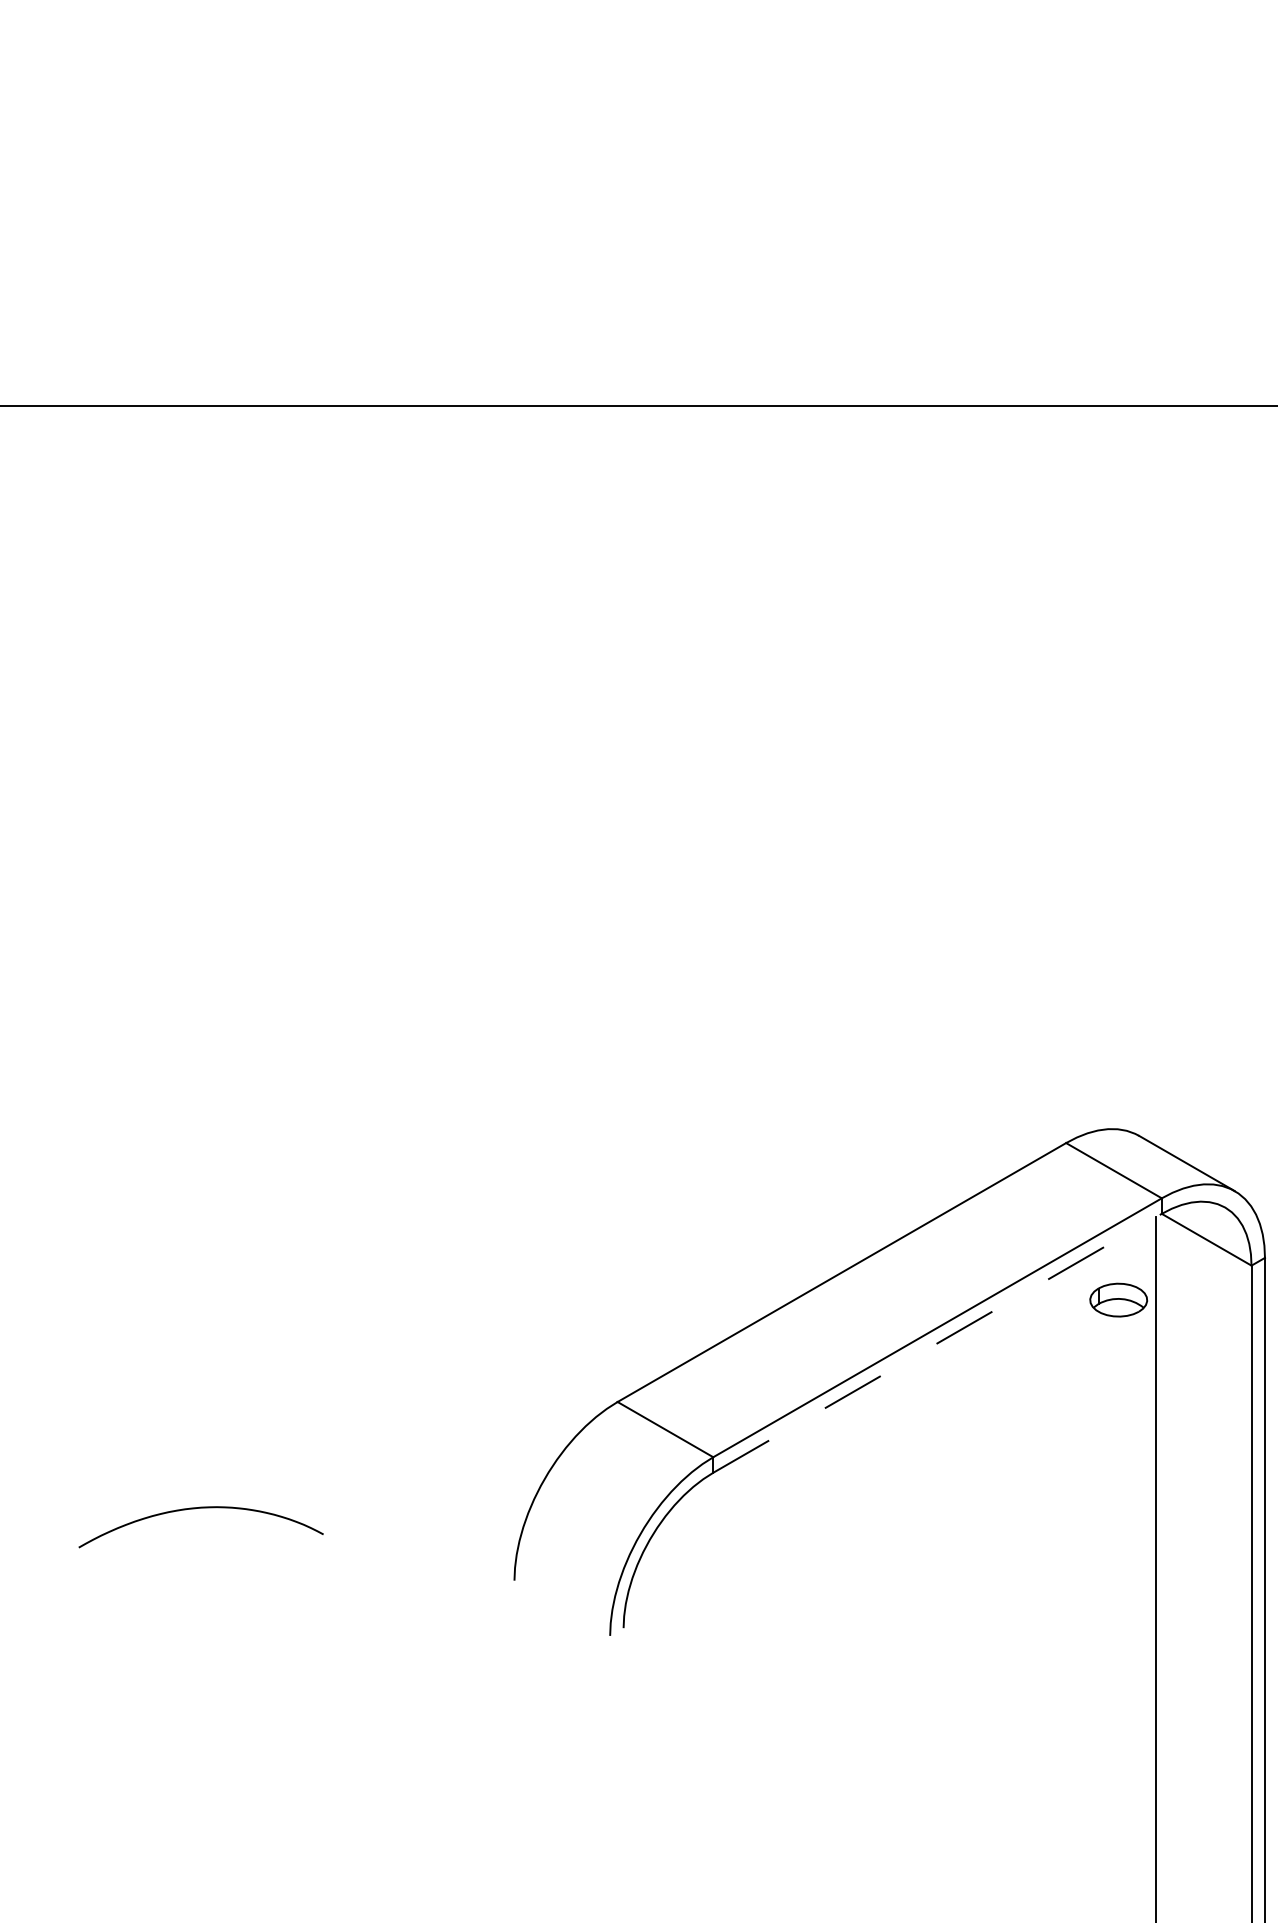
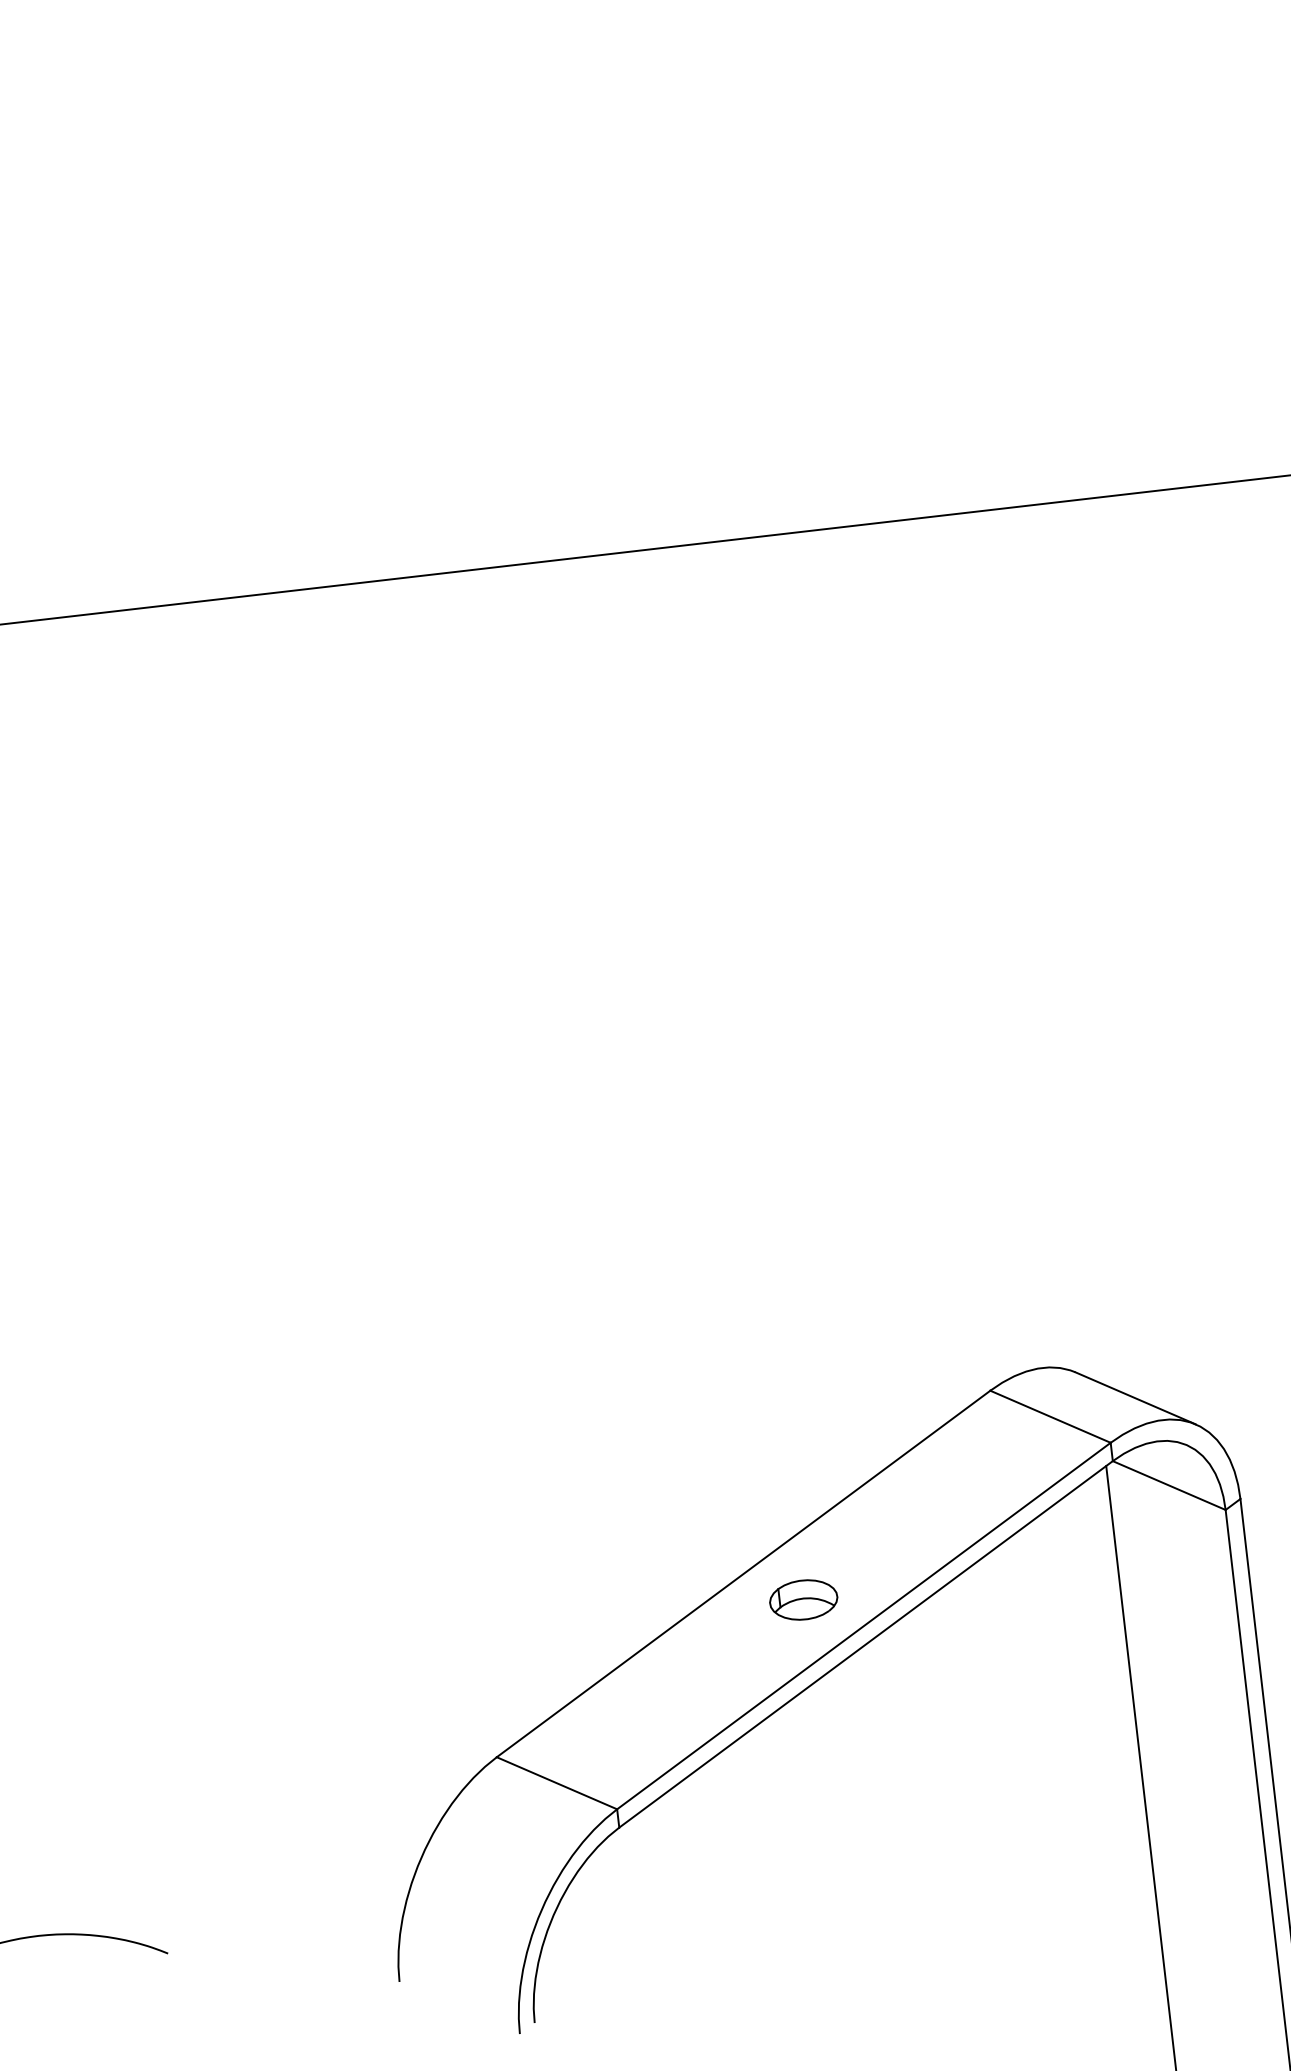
part: (1118, 1299) -> (803, 1599), moved
line: (937, 1343) -> (865, 1644), dashed -> solid

